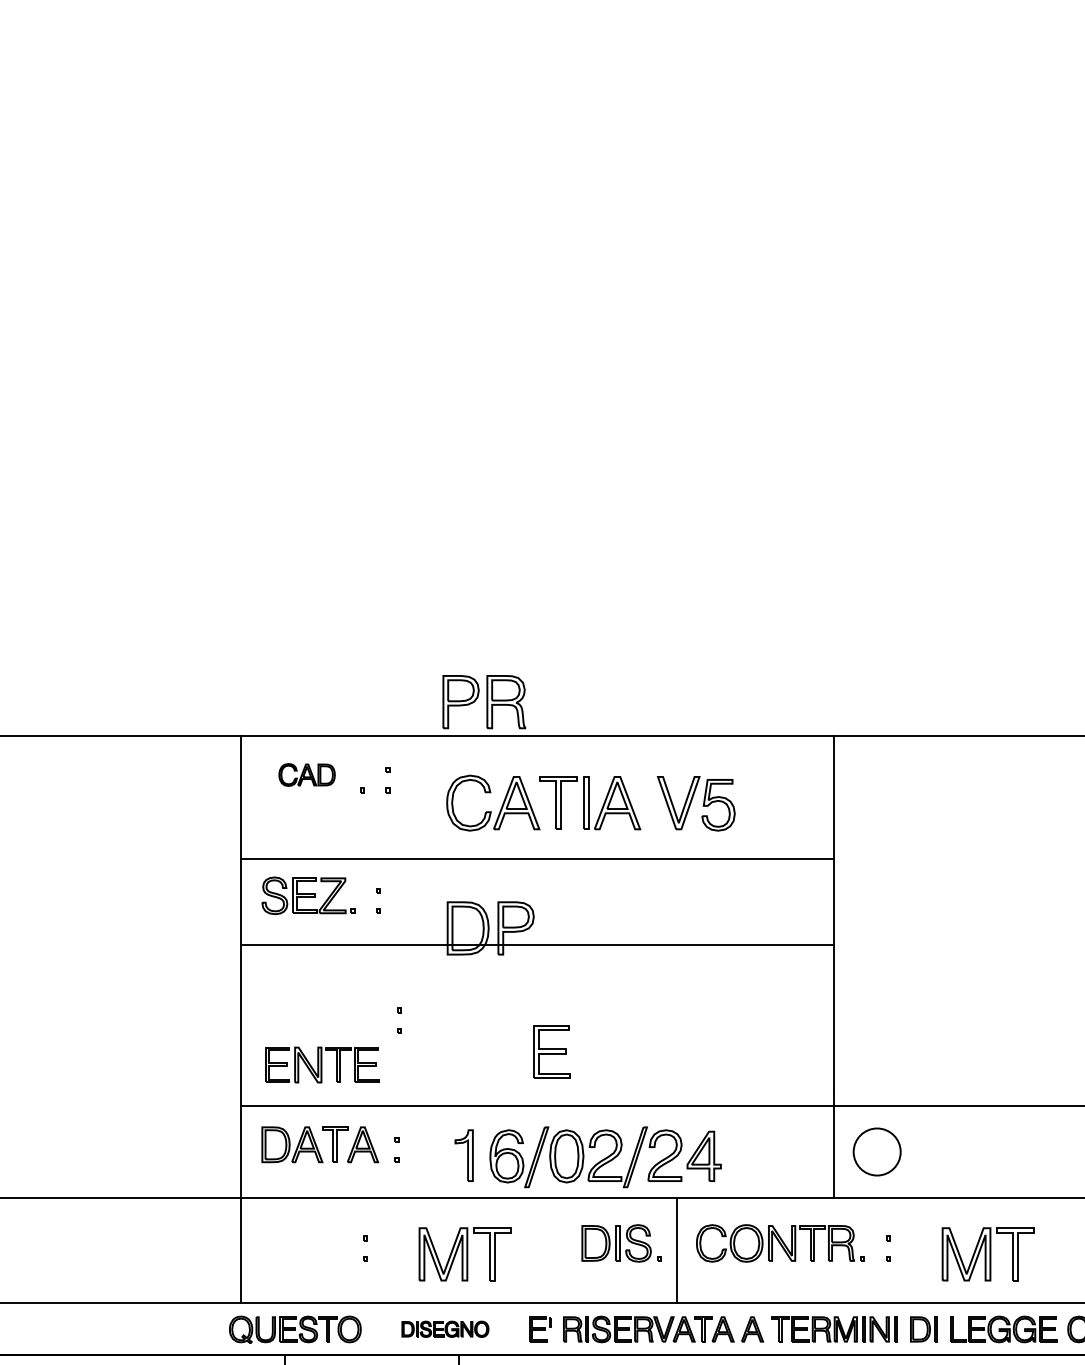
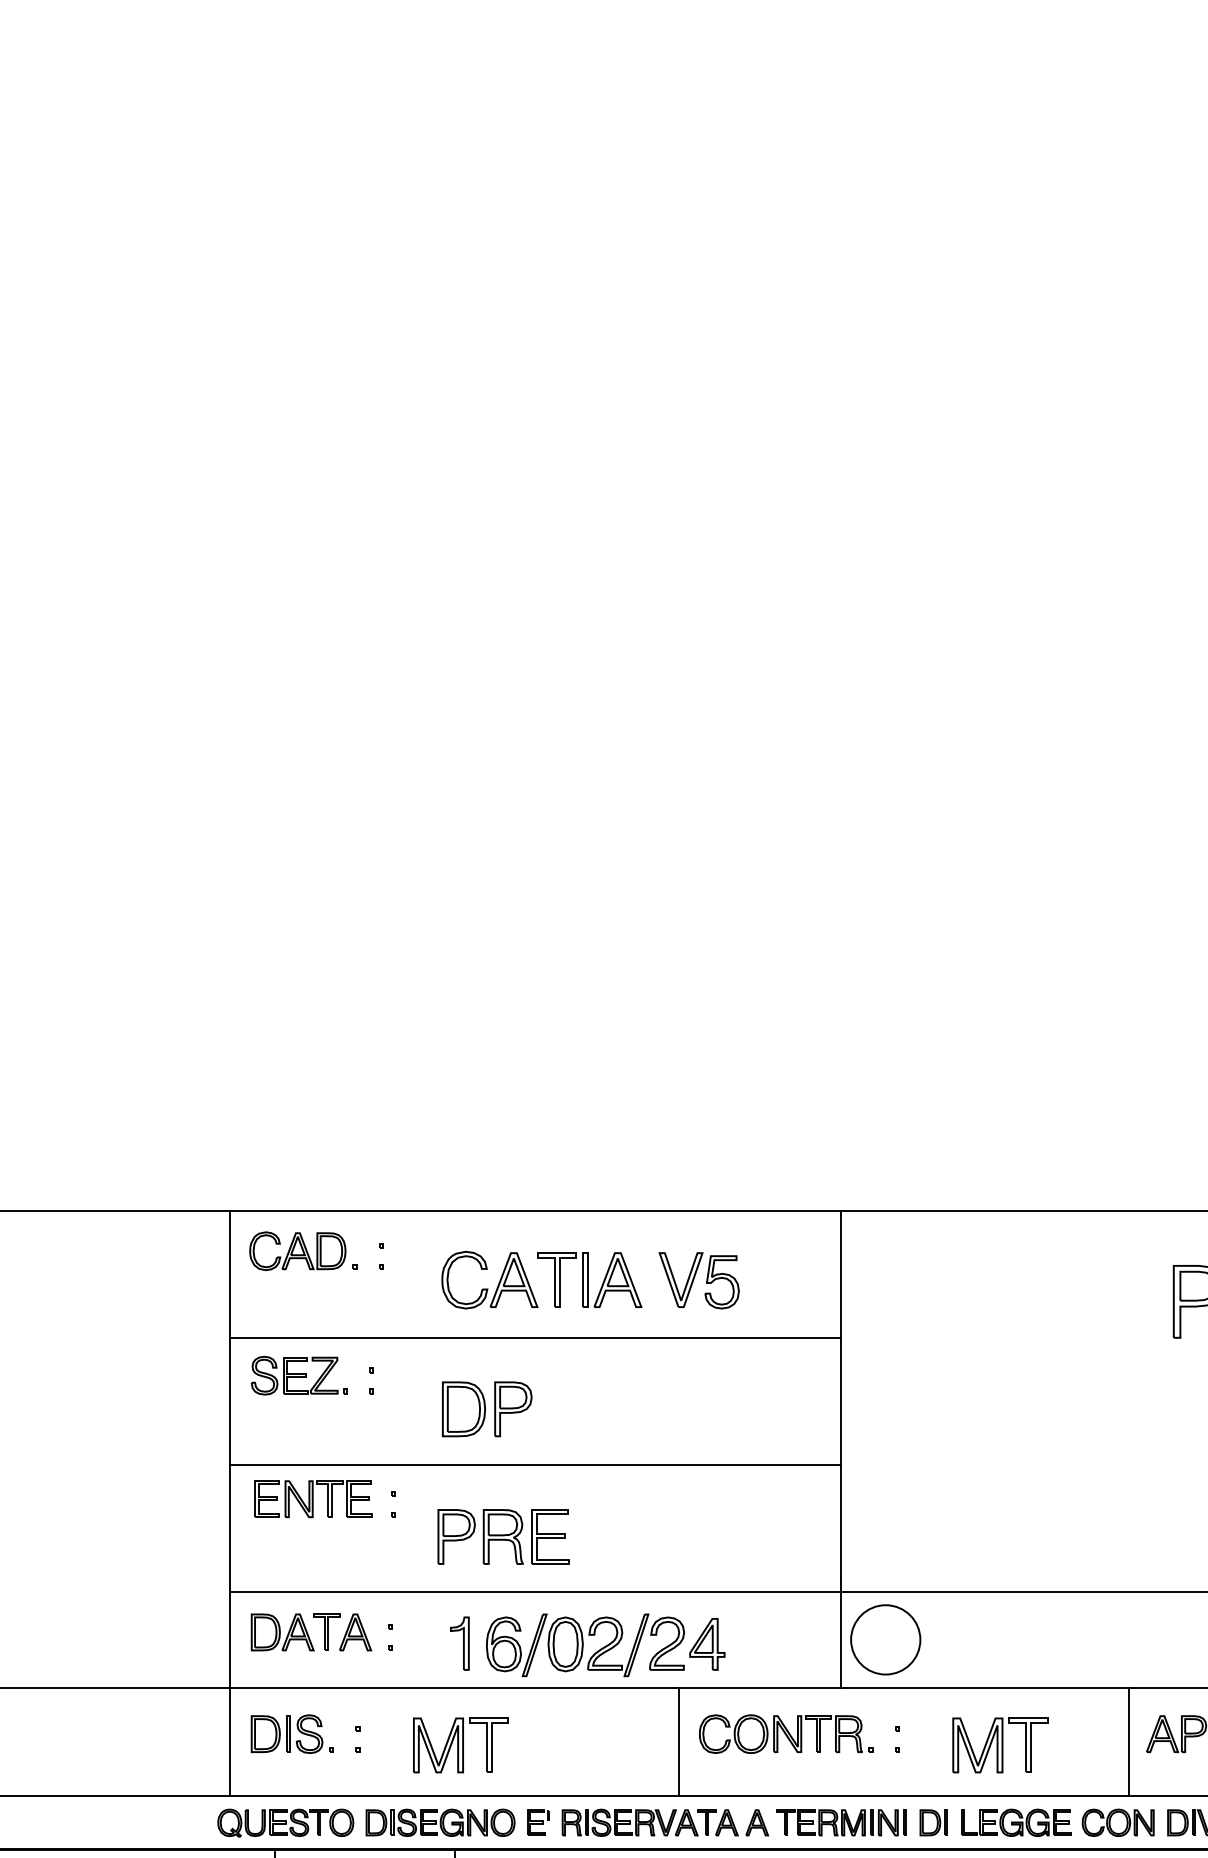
part: (484, 701) -> (480, 1536), moved
part: (306, 774) -> (297, 1250), size x1.67
line: (537, 945) -> (535, 1465), moved
part: (322, 1065) -> (313, 1499), moved
circle: (876, 1151) -> (885, 1639), size x1.43
part: (620, 1242) -> (291, 1733), moved
part: (445, 1329) -> (440, 1822), size x1.67

